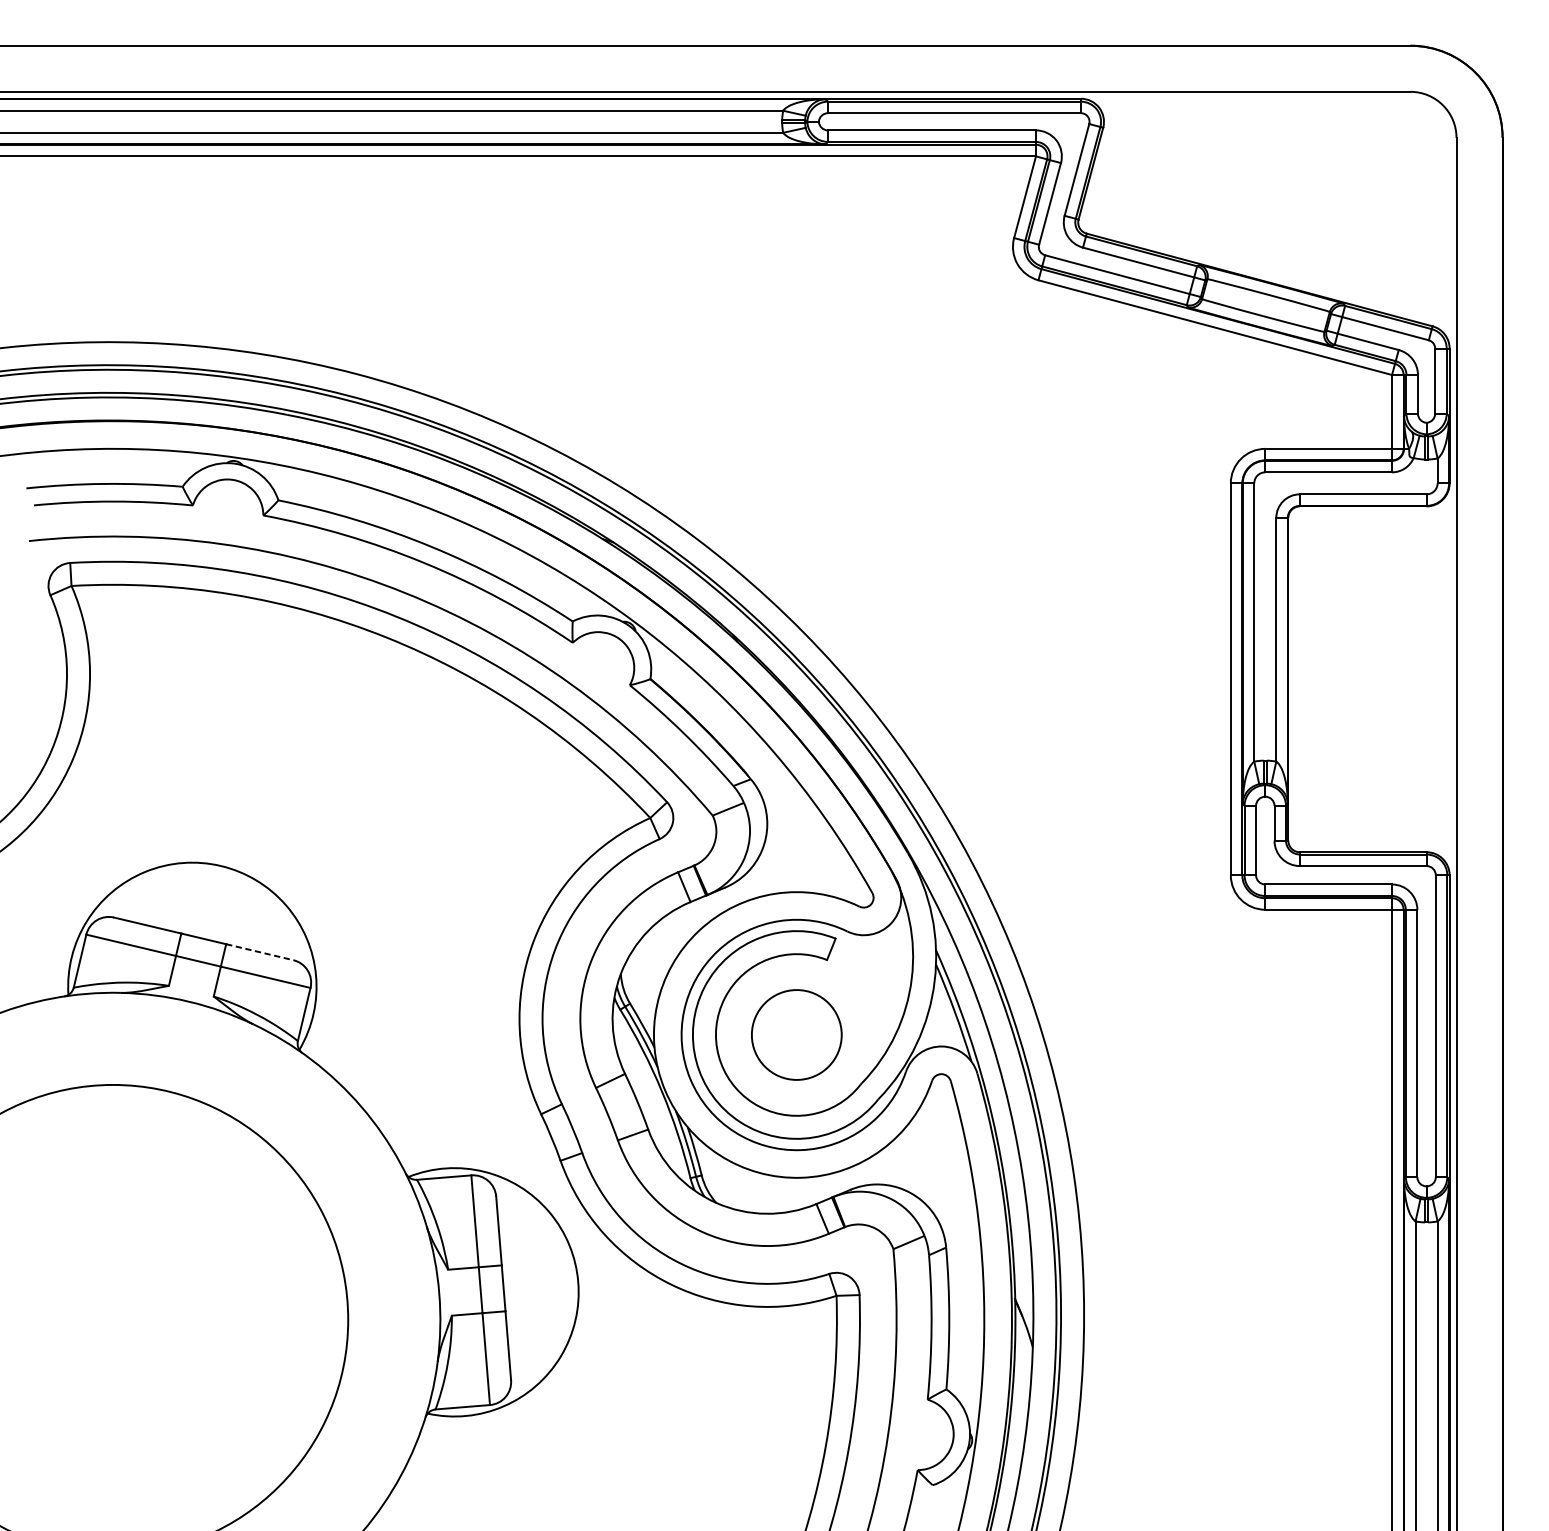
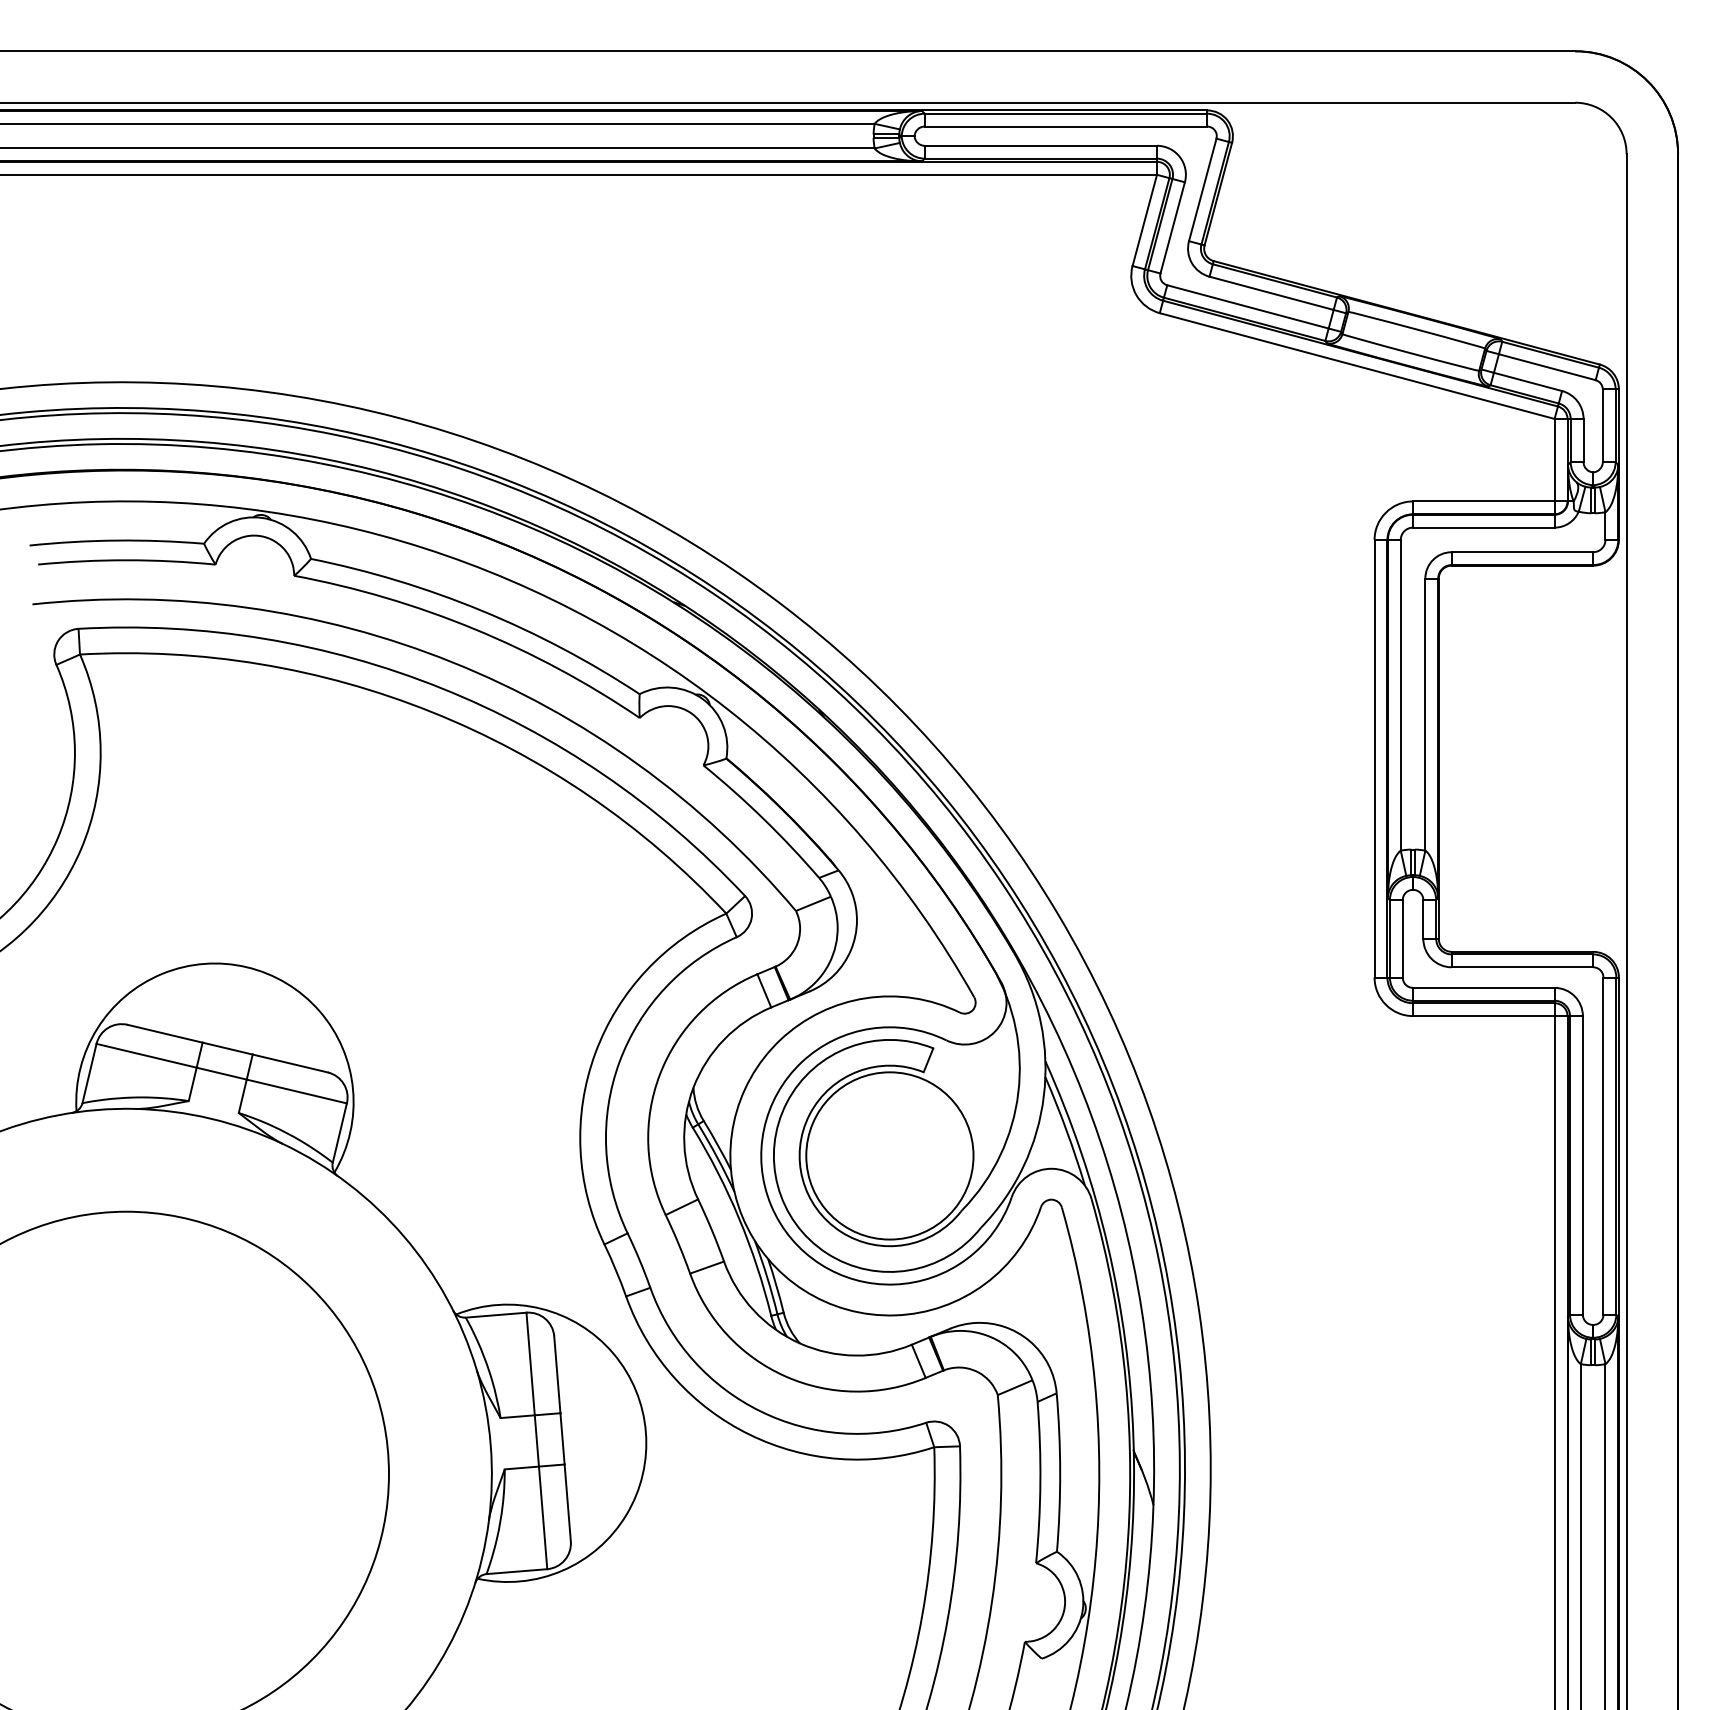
line: (260, 952) -> (290, 1063), dashed -> solid
circle: (796, 1034) -> (889, 1155), size x1.67

